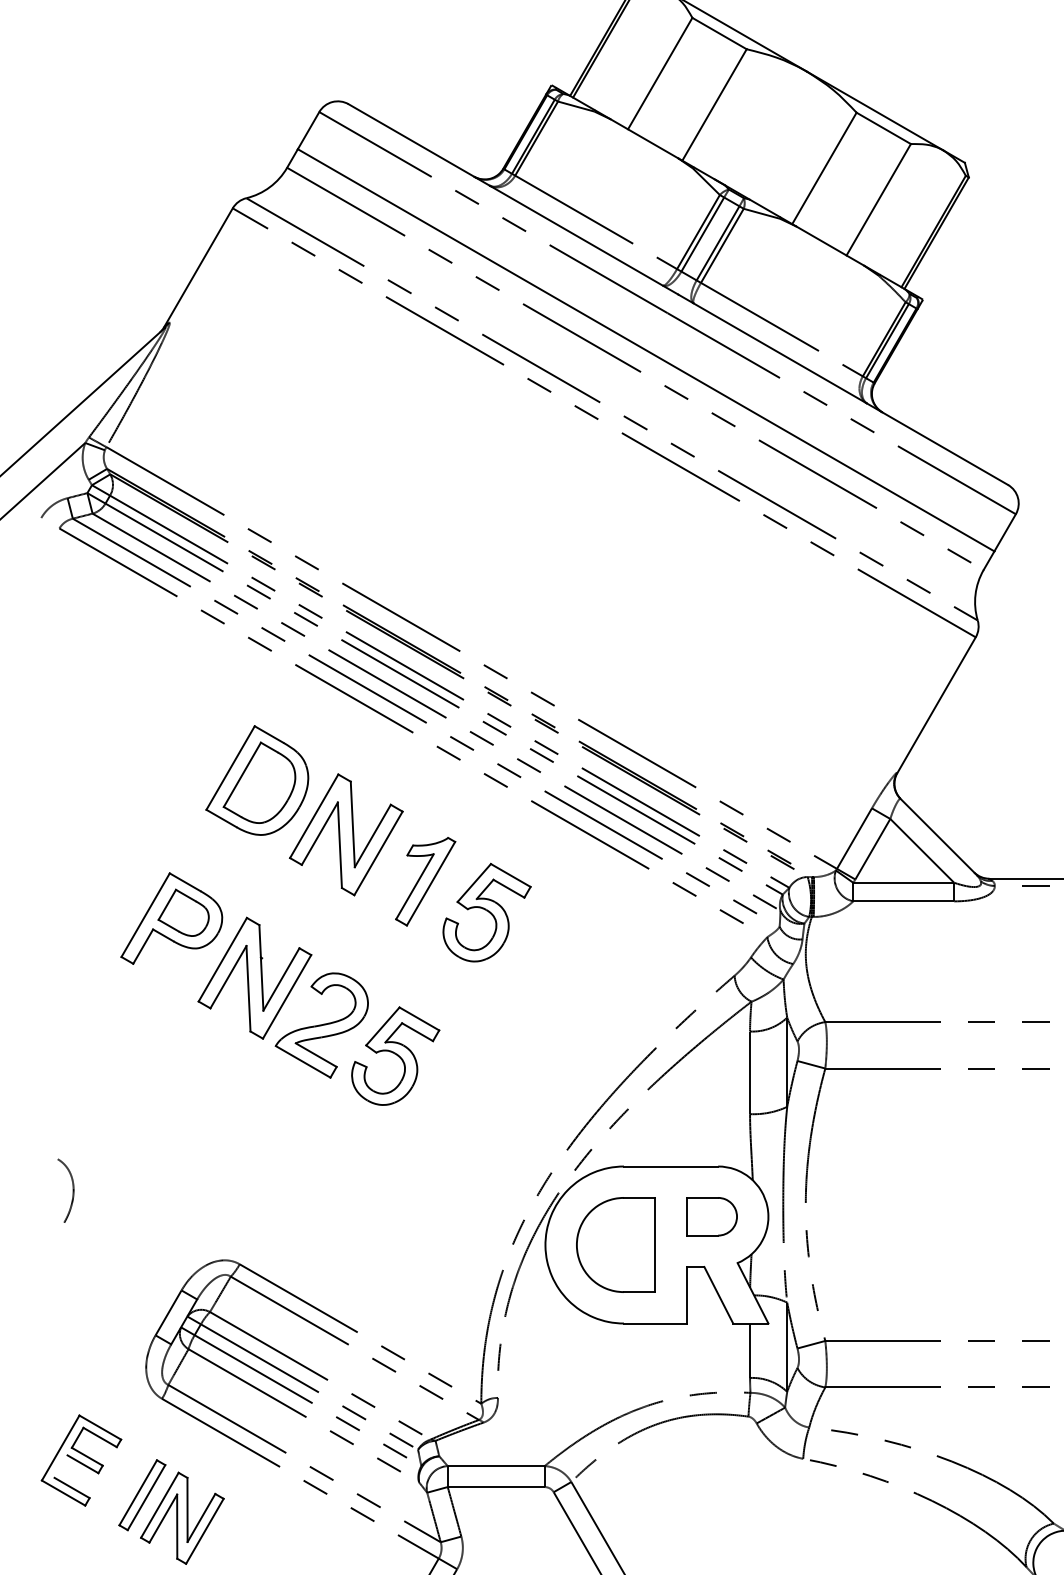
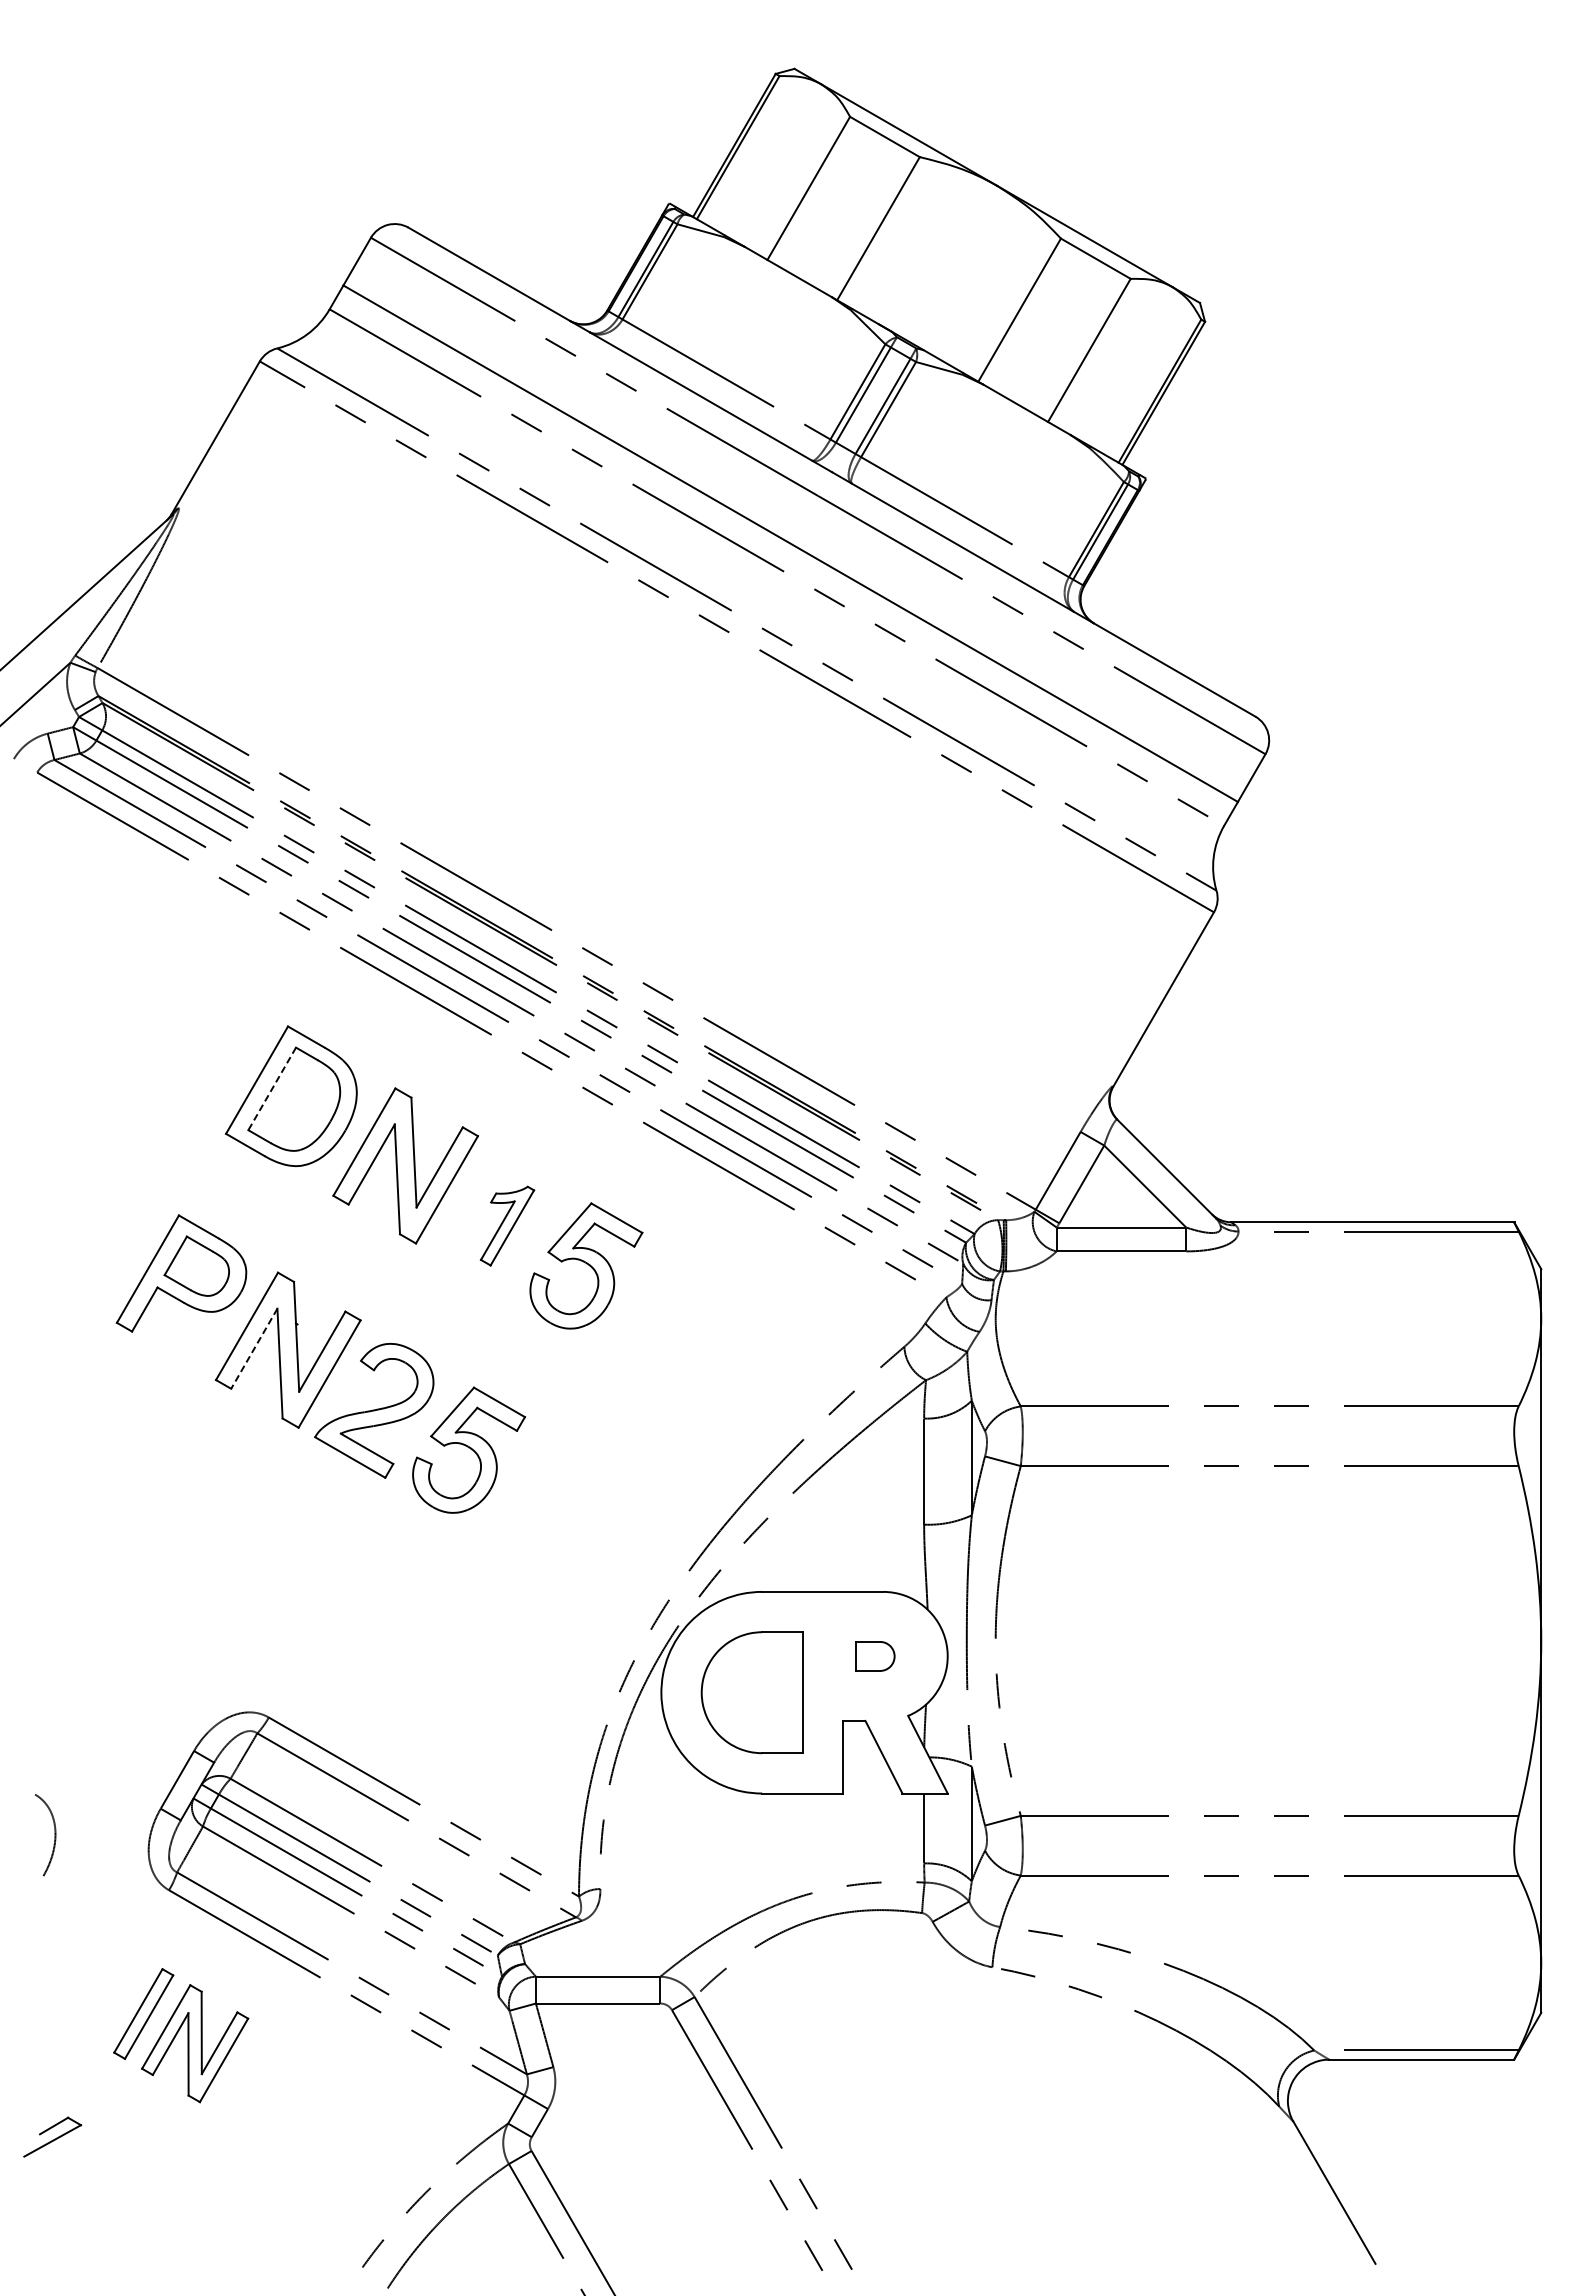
line: (242, 774) -> (272, 1088), solid -> dashed
part: (425, 881) -> (507, 1225), size x0.7
line: (228, 977) -> (254, 1349), solid -> dashed
curve: (72, 1191) -> (54, 1835), moved
part: (712, 1216) -> (875, 1656), size x0.6
part: (81, 1460) -> (65, 1969), removed

